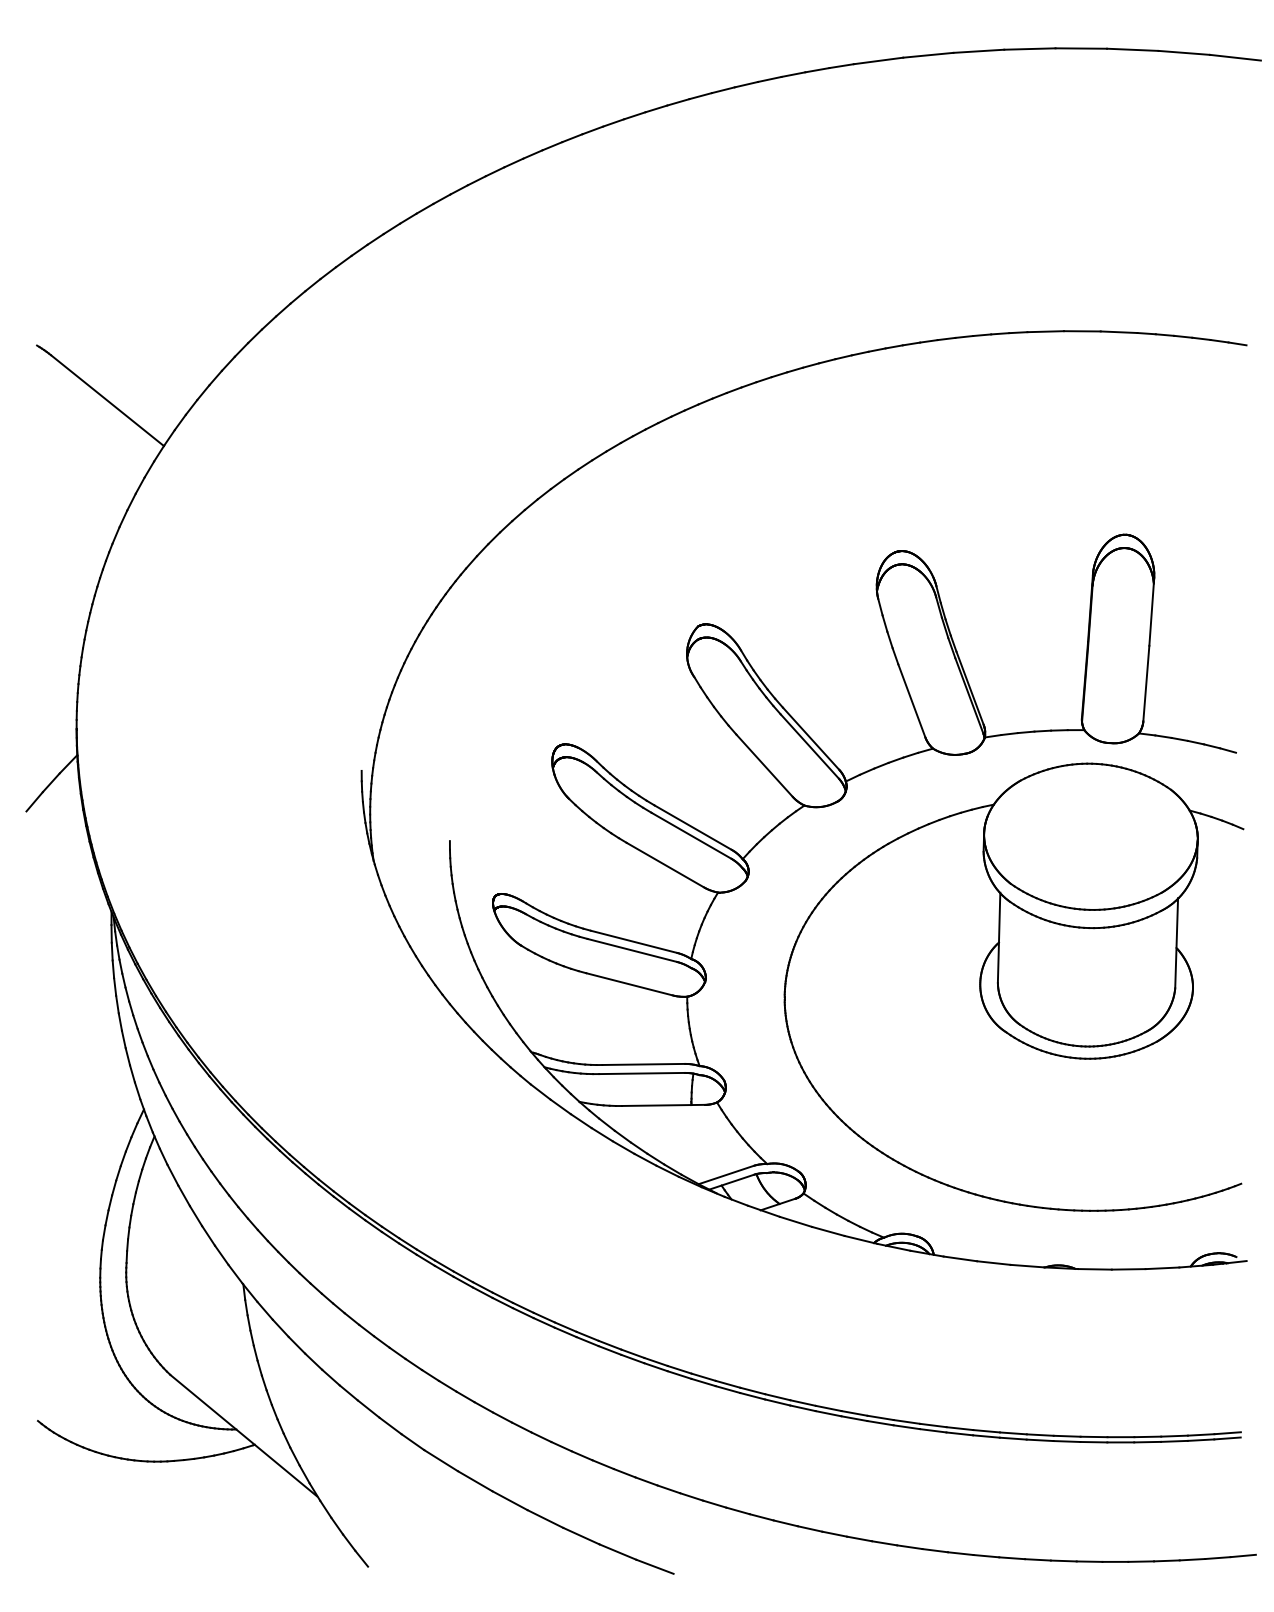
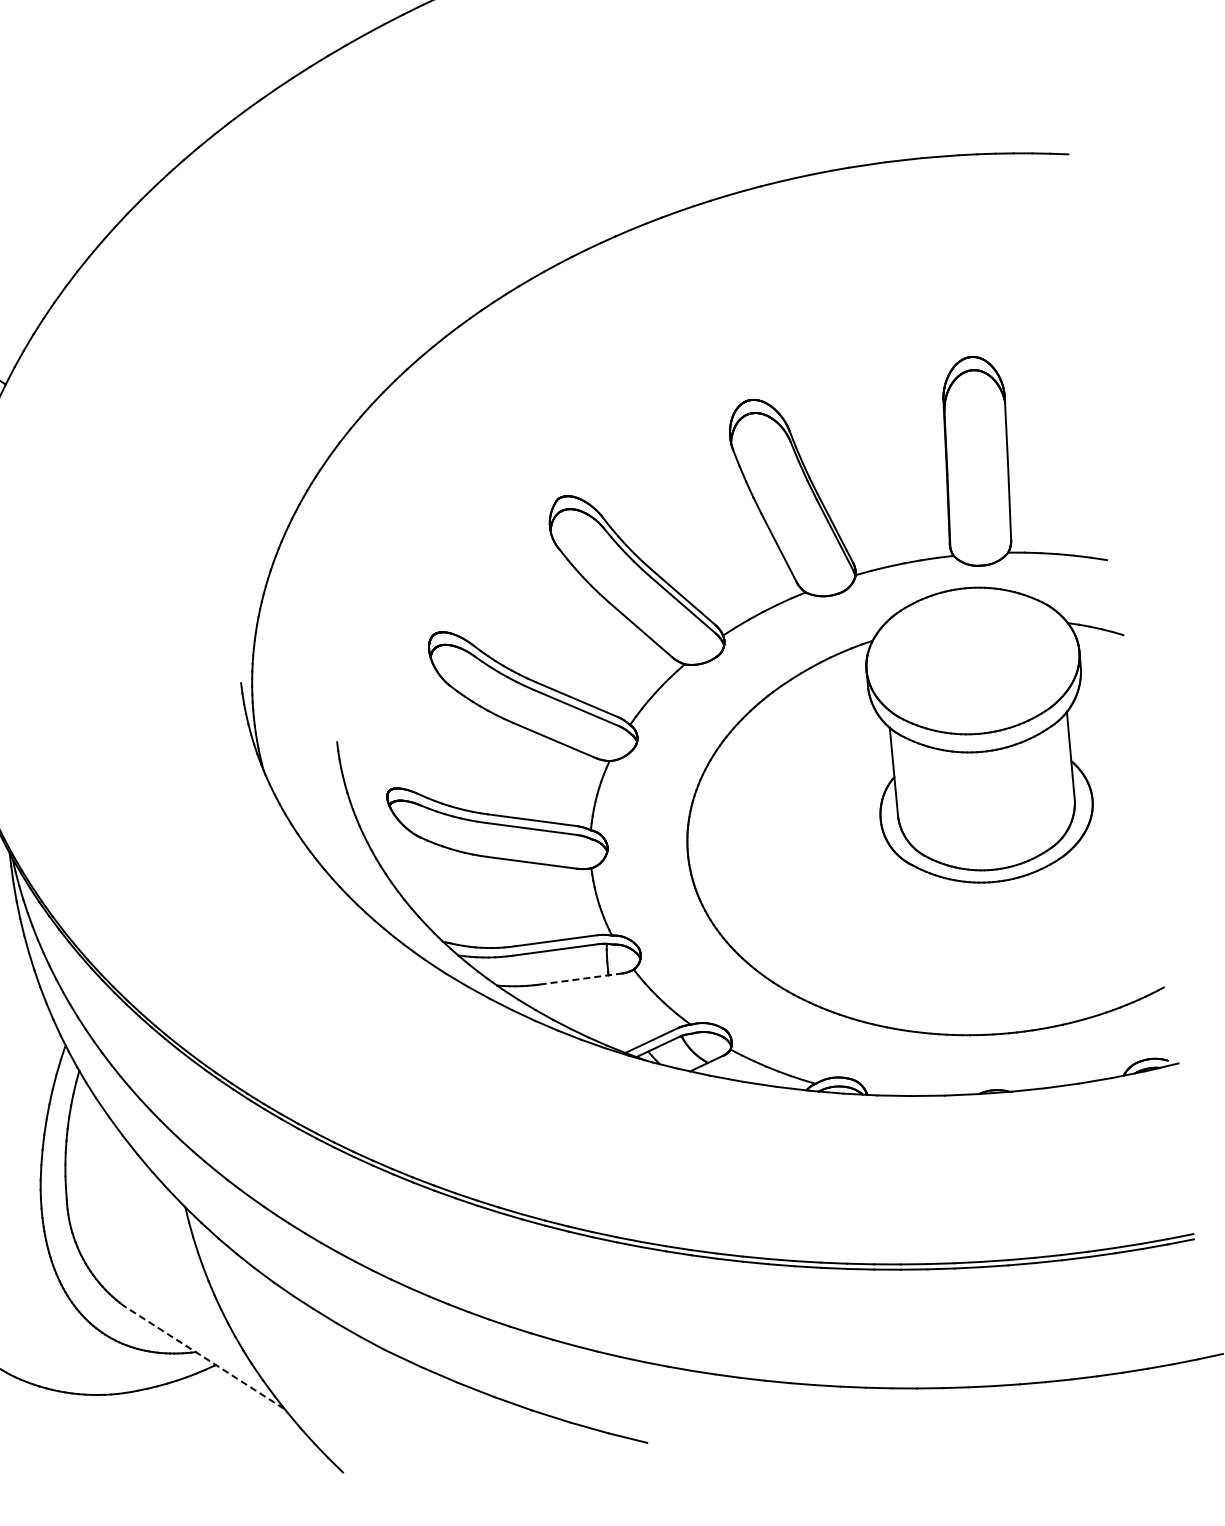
line: (663, 1105) -> (580, 979), solid -> dashed
line: (243, 1435) -> (203, 1357), solid -> dashed

